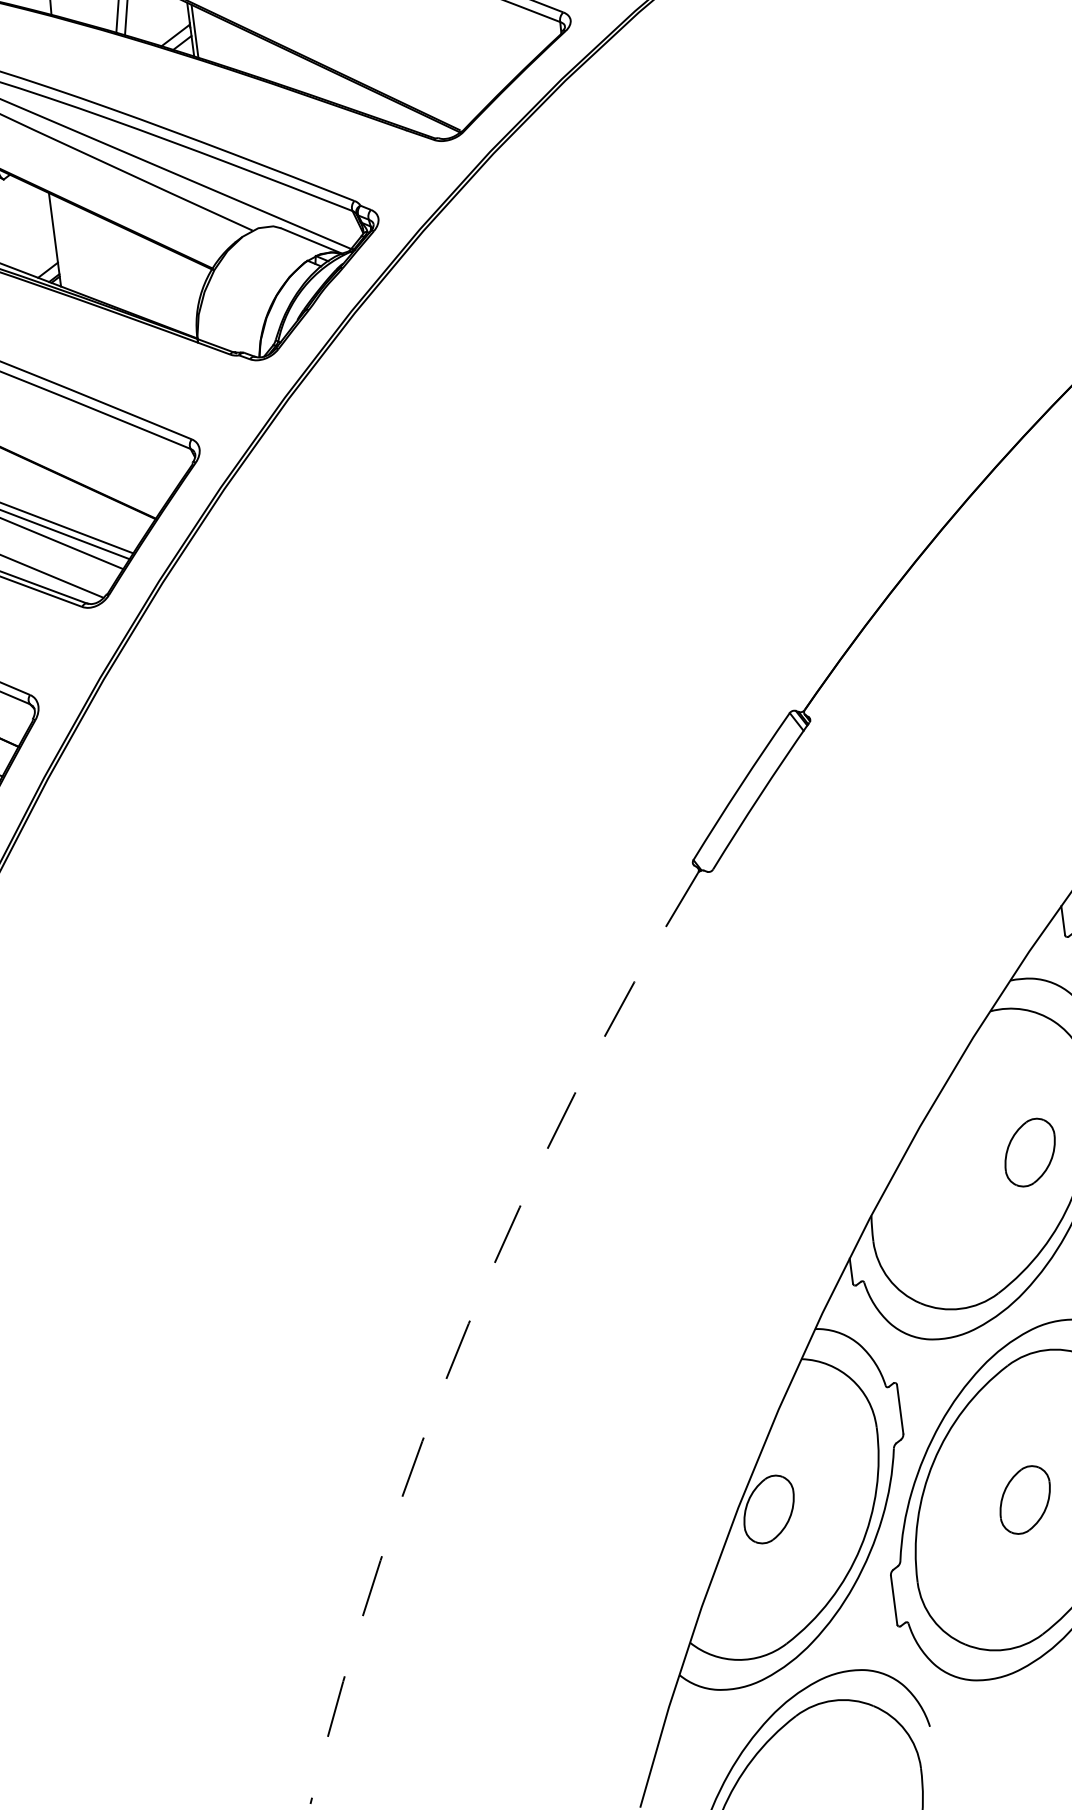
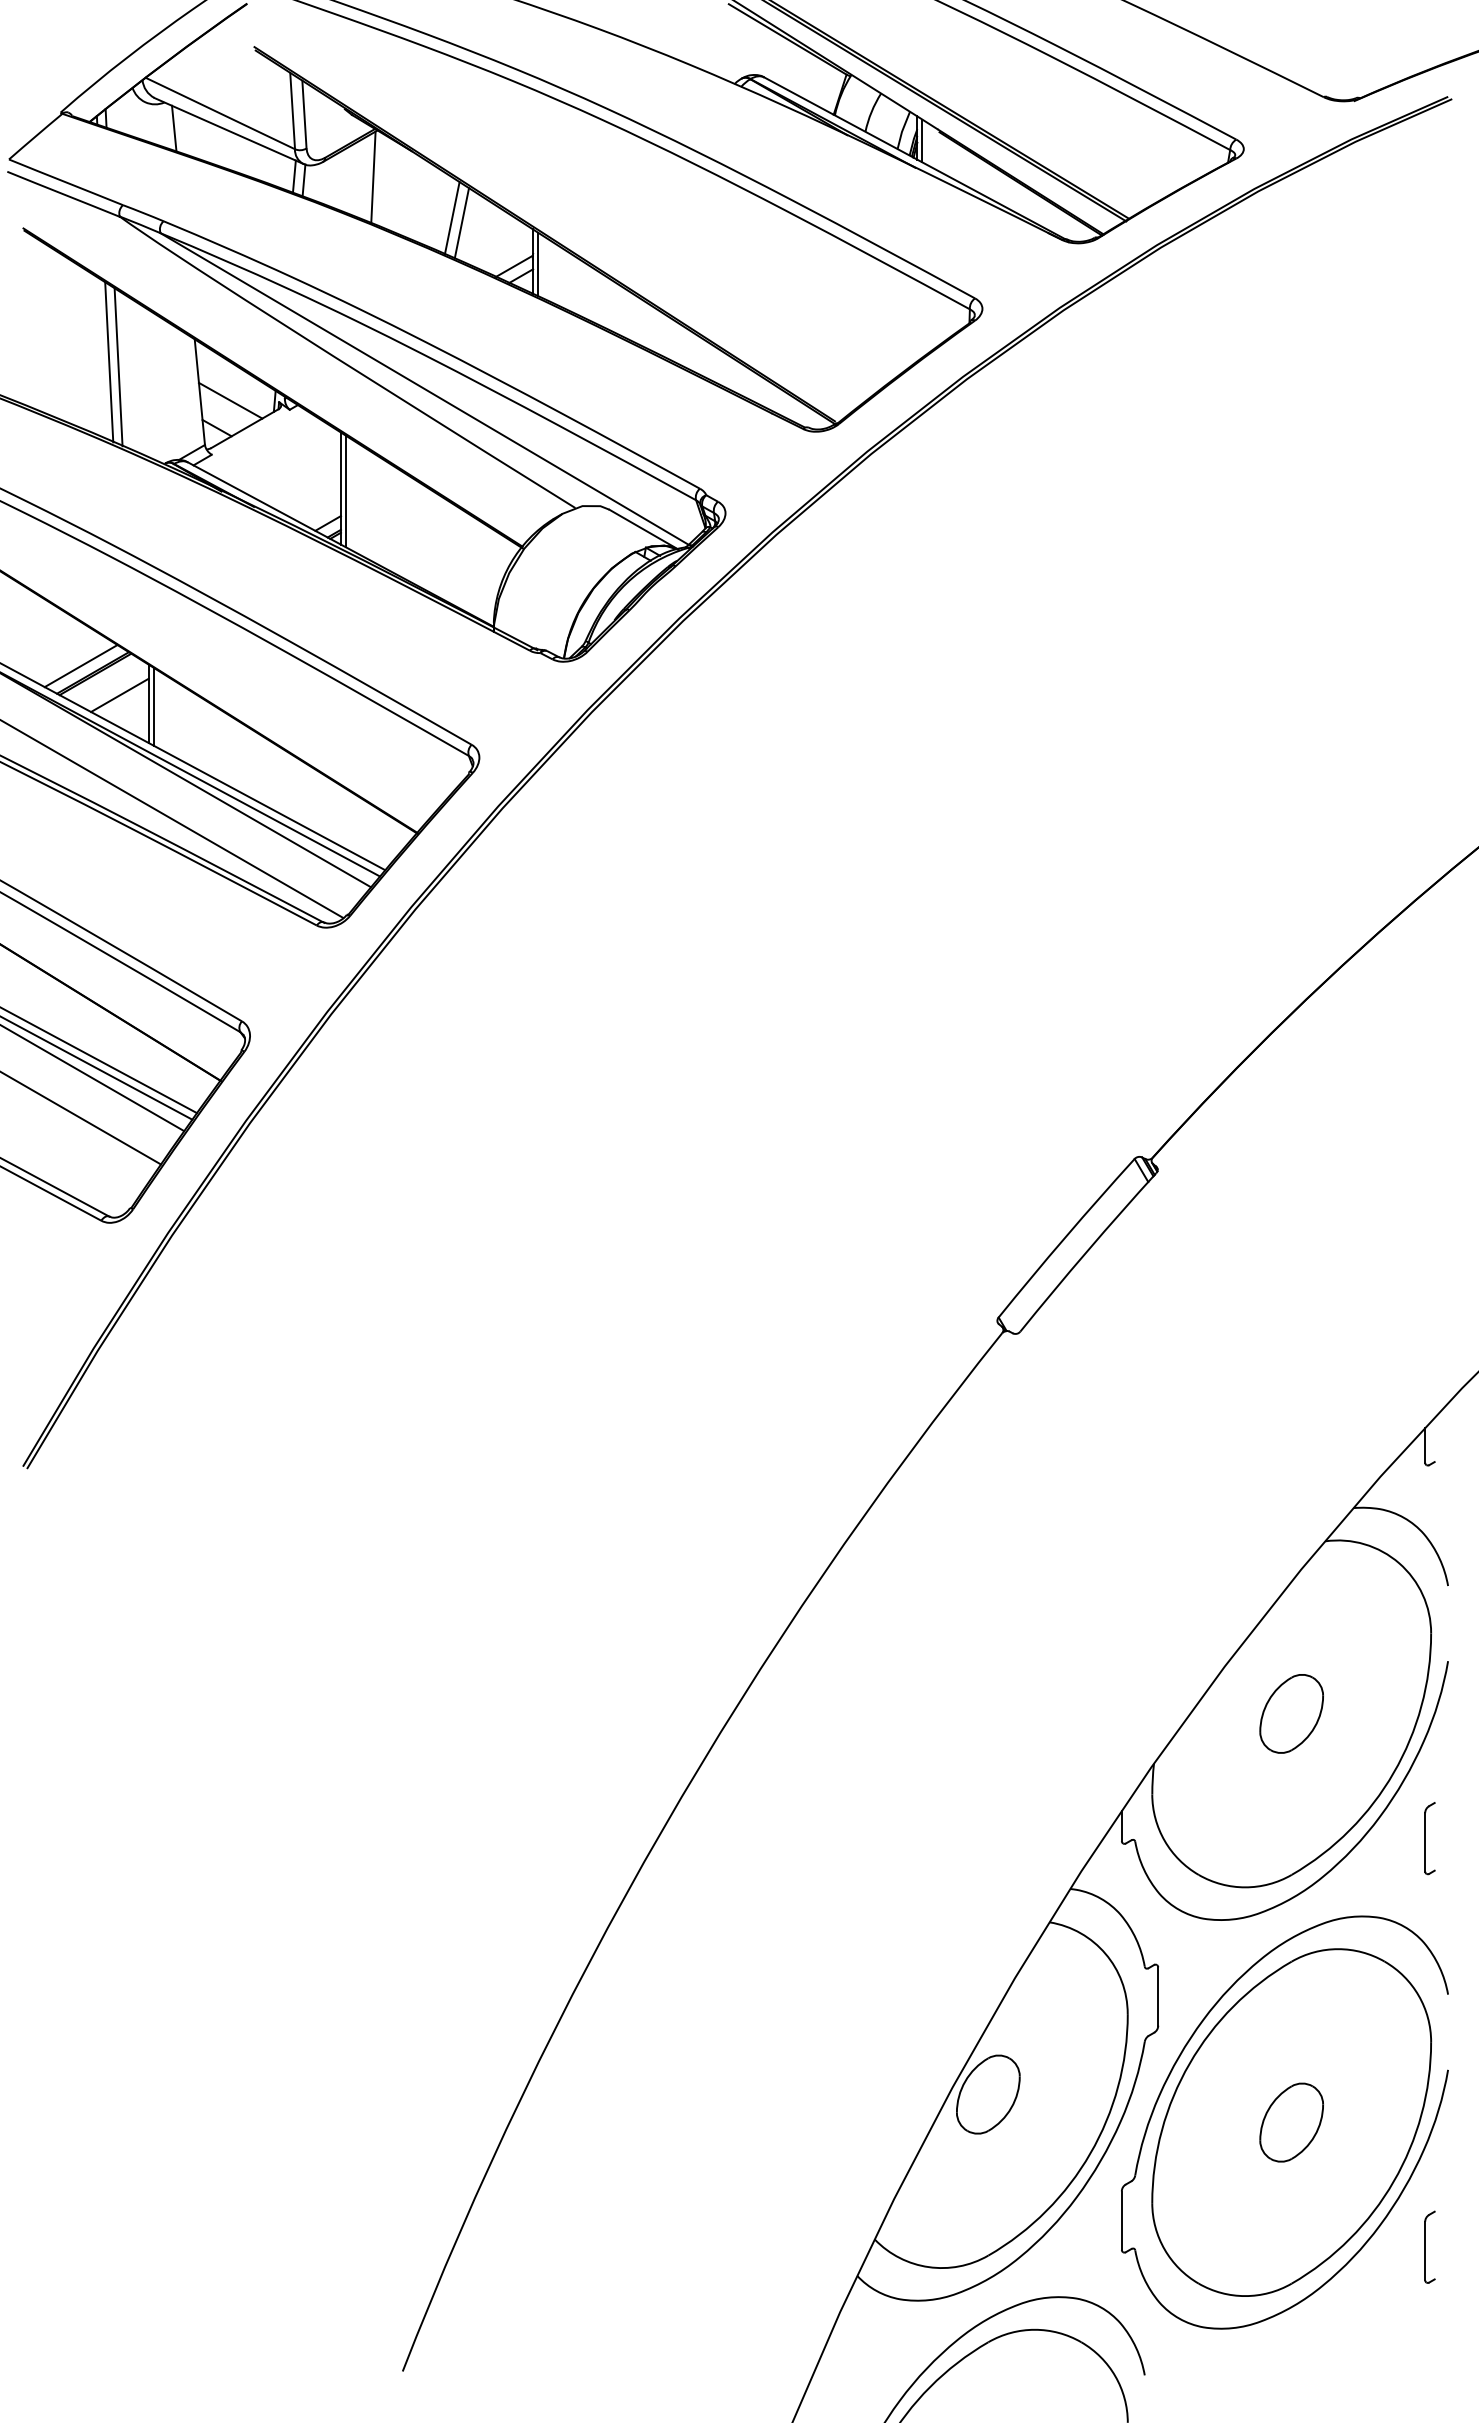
line: (59, 241) -> (345, 491), added
part: (1029, 1152) -> (1291, 1713), moved
arc: (468, 1323) -> (662, 1829), dashed -> solid

